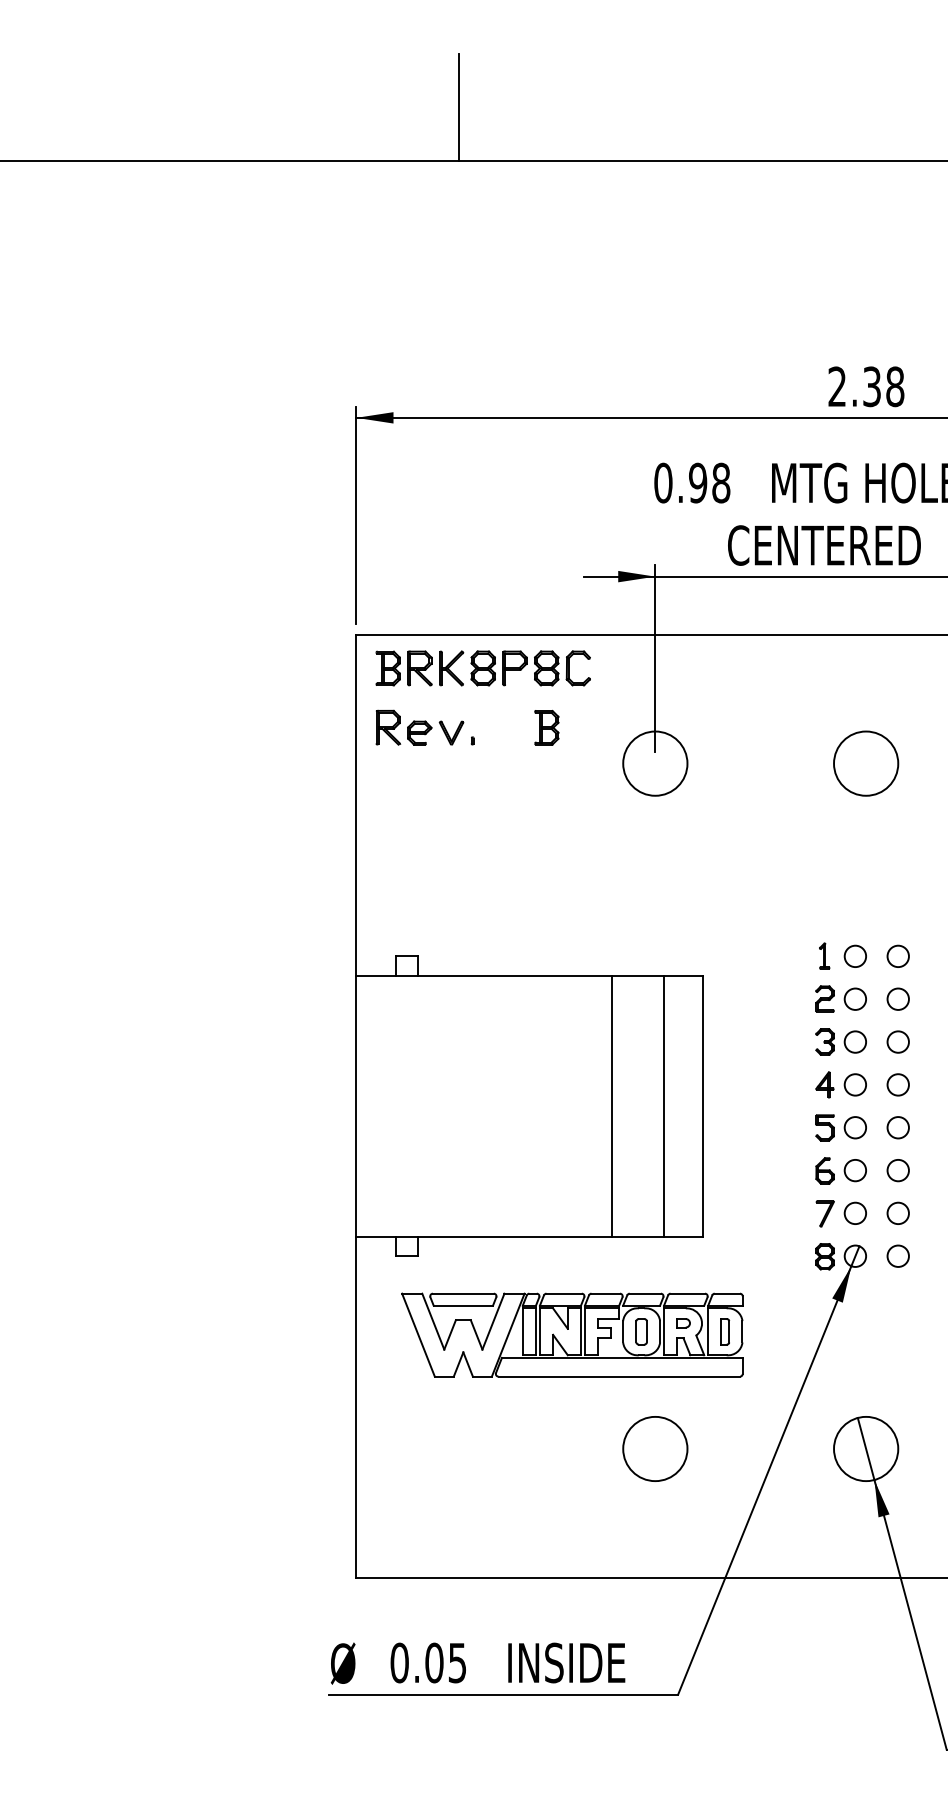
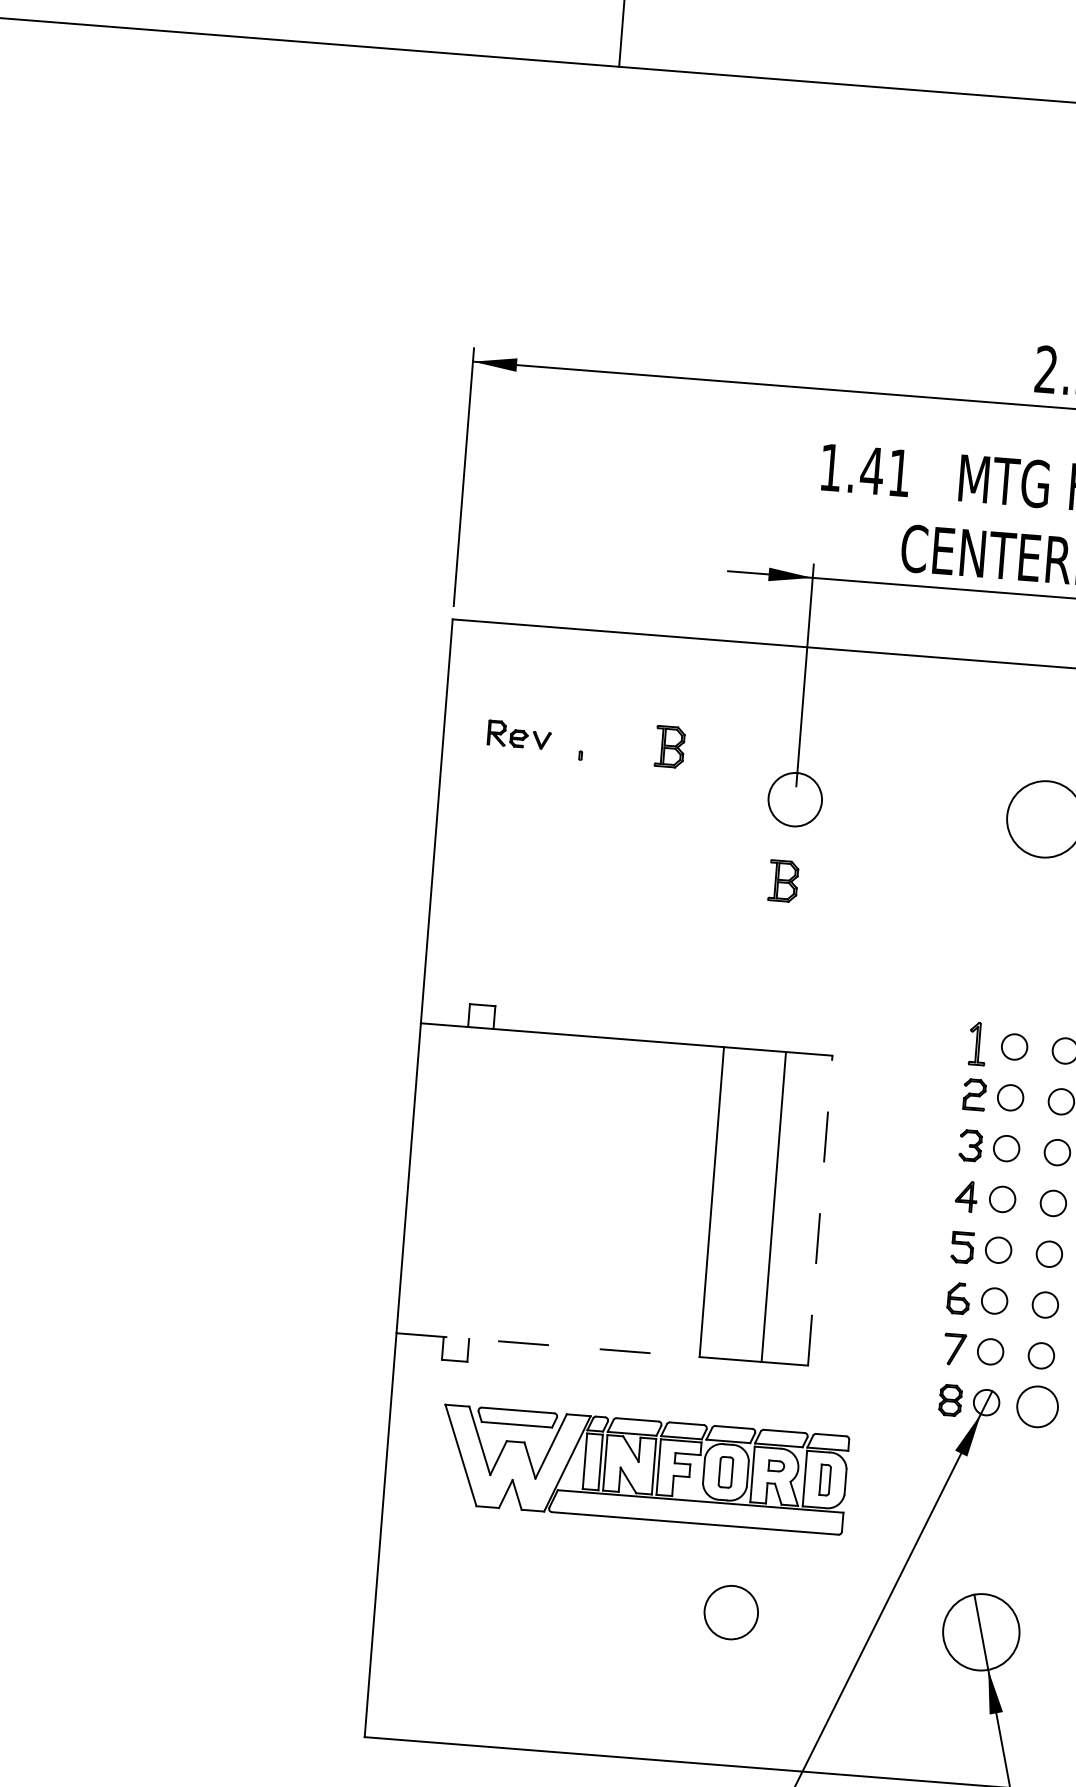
text: (692, 482) -> (865, 469), 0.98 -> 1.41
part: (482, 668) -> (599, 670), removed
part: (419, 727) -> (518, 734), size x0.6
circle: (655, 763) -> (795, 799), size x0.7
part: (650, 832) -> (783, 880), added
part: (824, 955) -> (978, 1043), size x1.4
line: (703, 1106) -> (820, 1210), solid -> dashed
line: (484, 1236) -> (548, 1344), solid -> dashed
circle: (897, 1255) -> (1036, 1405), size x1.6
circle: (655, 1448) -> (731, 1612), size x0.7

